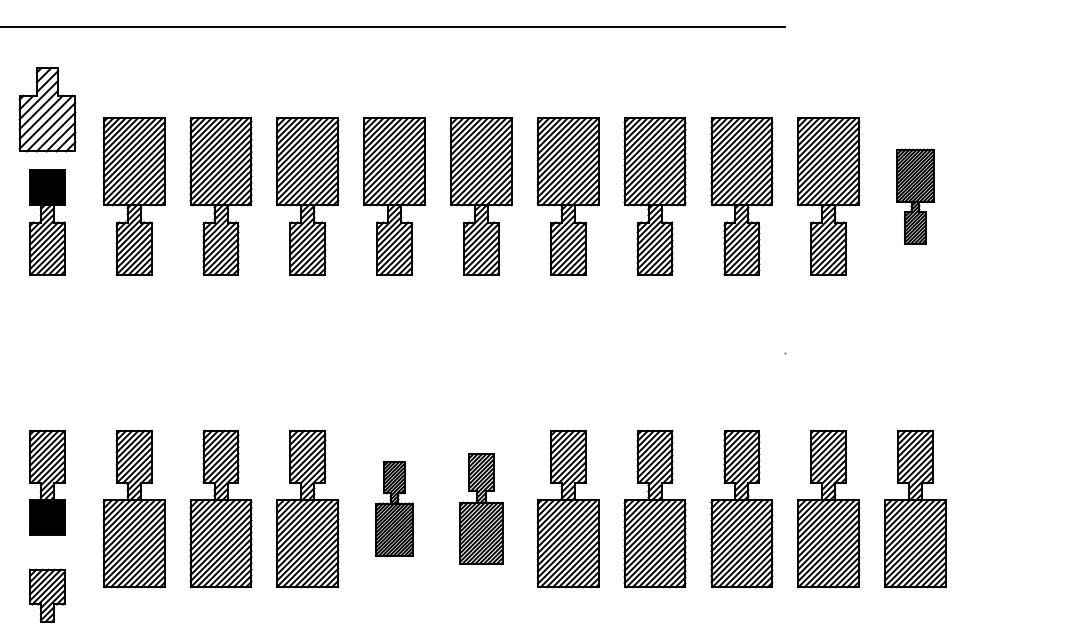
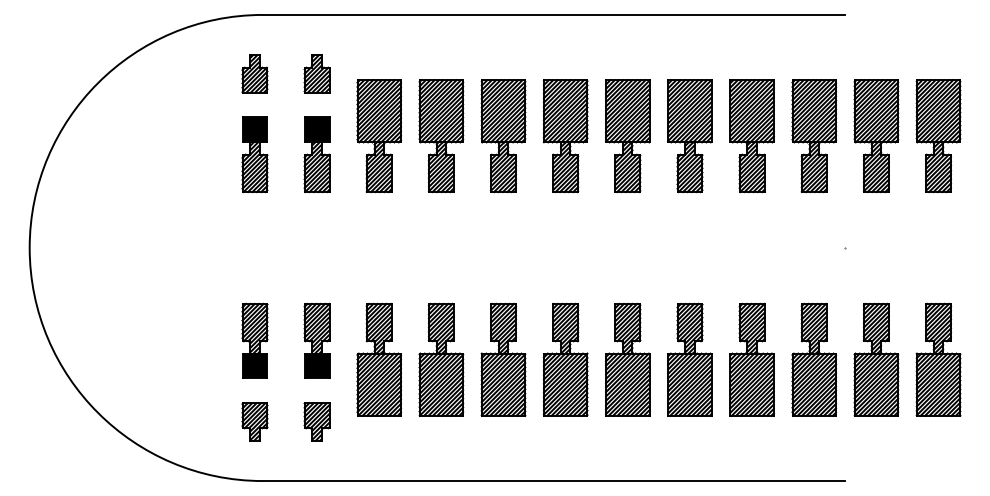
part: (46, 108) -> (316, 73), size x0.62
part: (915, 197) -> (938, 136), size x1.67
part: (394, 508) -> (565, 359), size x1.67
part: (480, 508) -> (627, 359), size x1.43

